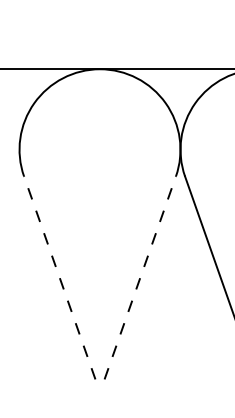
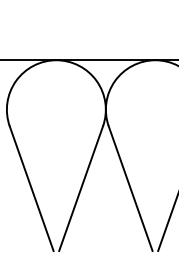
line: (59, 277) -> (31, 188), dashed -> solid
line: (140, 277) -> (81, 188), dashed -> solid

